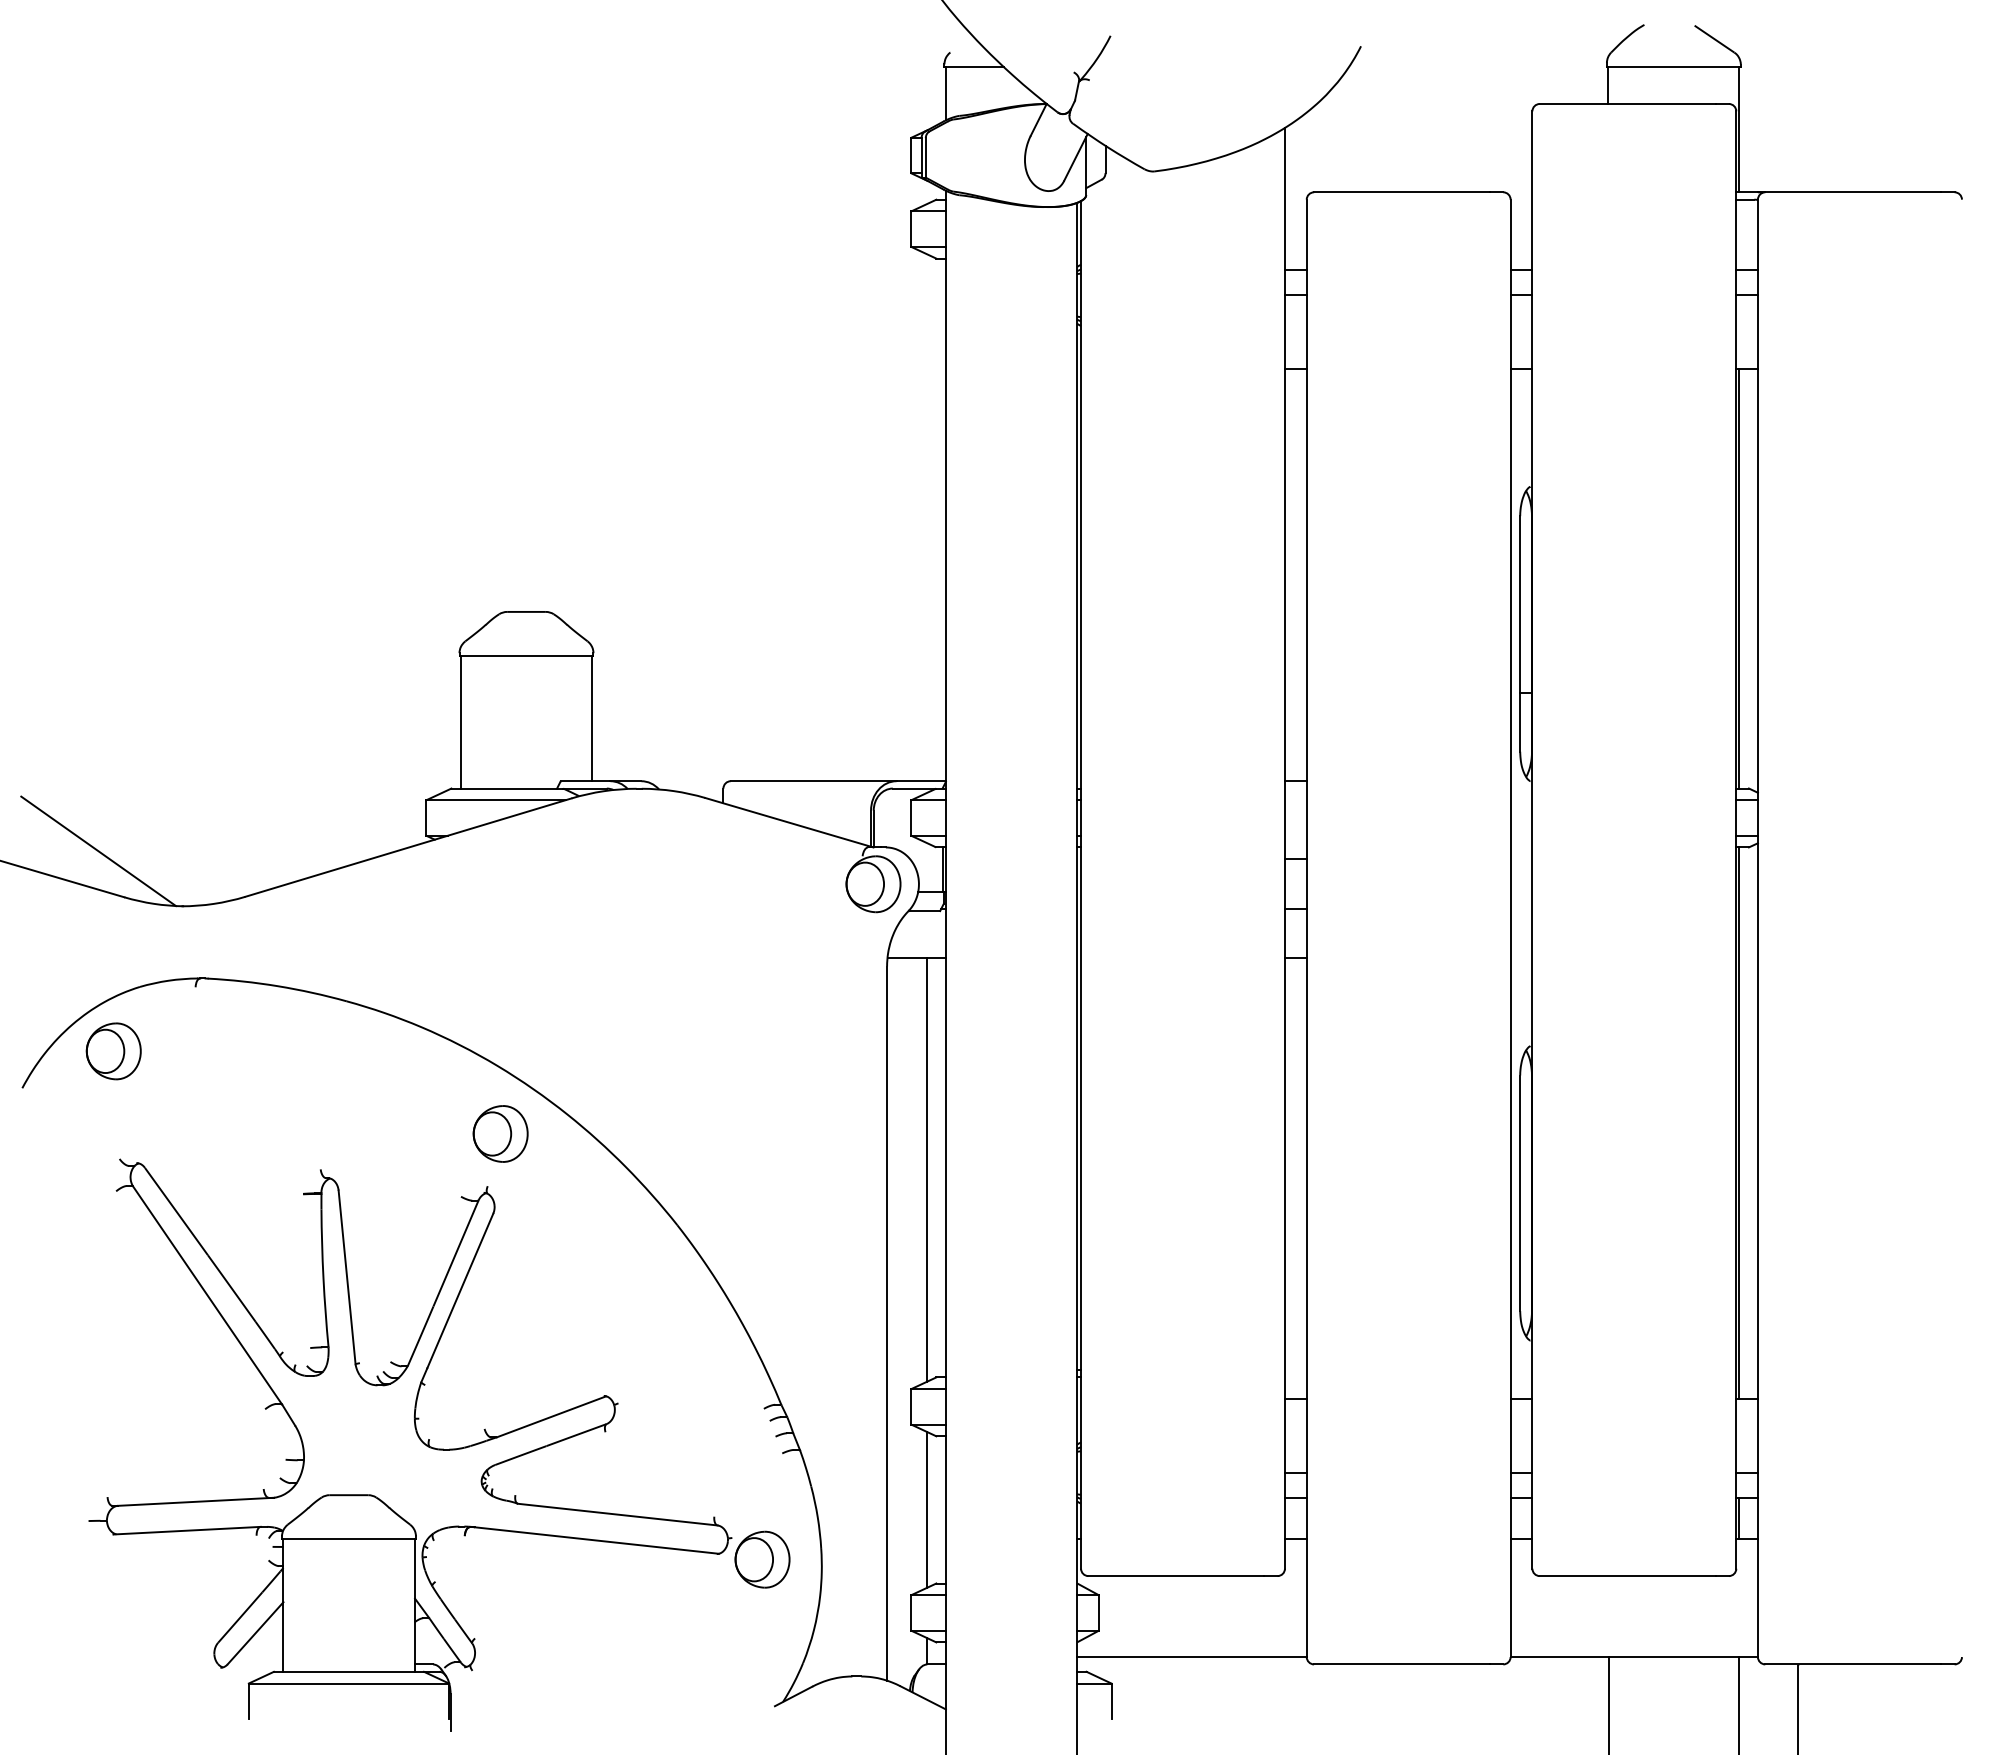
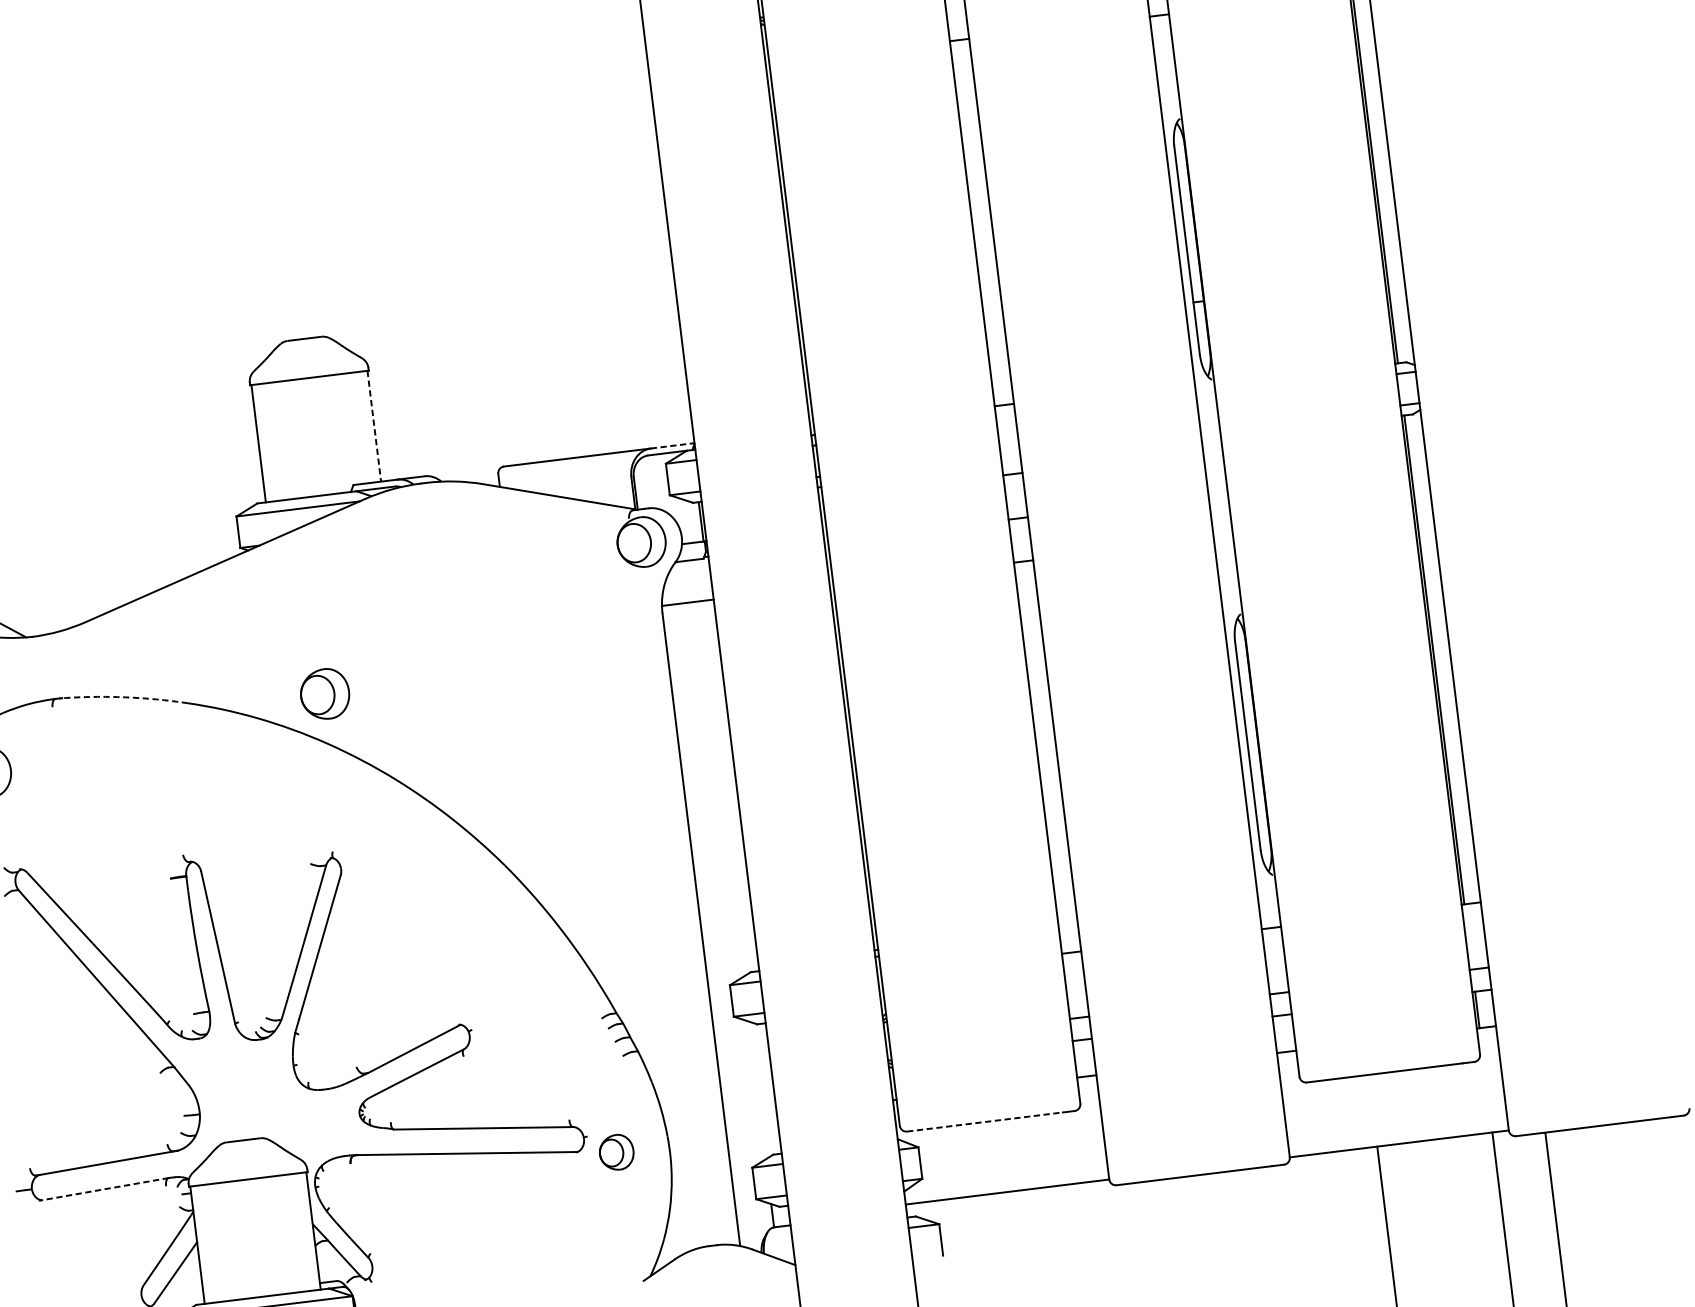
line: (592, 718) -> (374, 426), solid -> dashed
line: (921, 781) -> (672, 446), solid -> dashed
line: (277, 986) -> (124, 697), solid -> dashed
part: (500, 1133) -> (324, 693), moved
line: (927, 1169) -> (720, 789), removed
line: (927, 1509) -> (757, 1090), removed
line: (187, 1530) -> (104, 1189), solid -> dashed
part: (762, 1559) -> (616, 1152), size x0.7
line: (1176, 1576) -> (985, 1122), solid -> dashed

